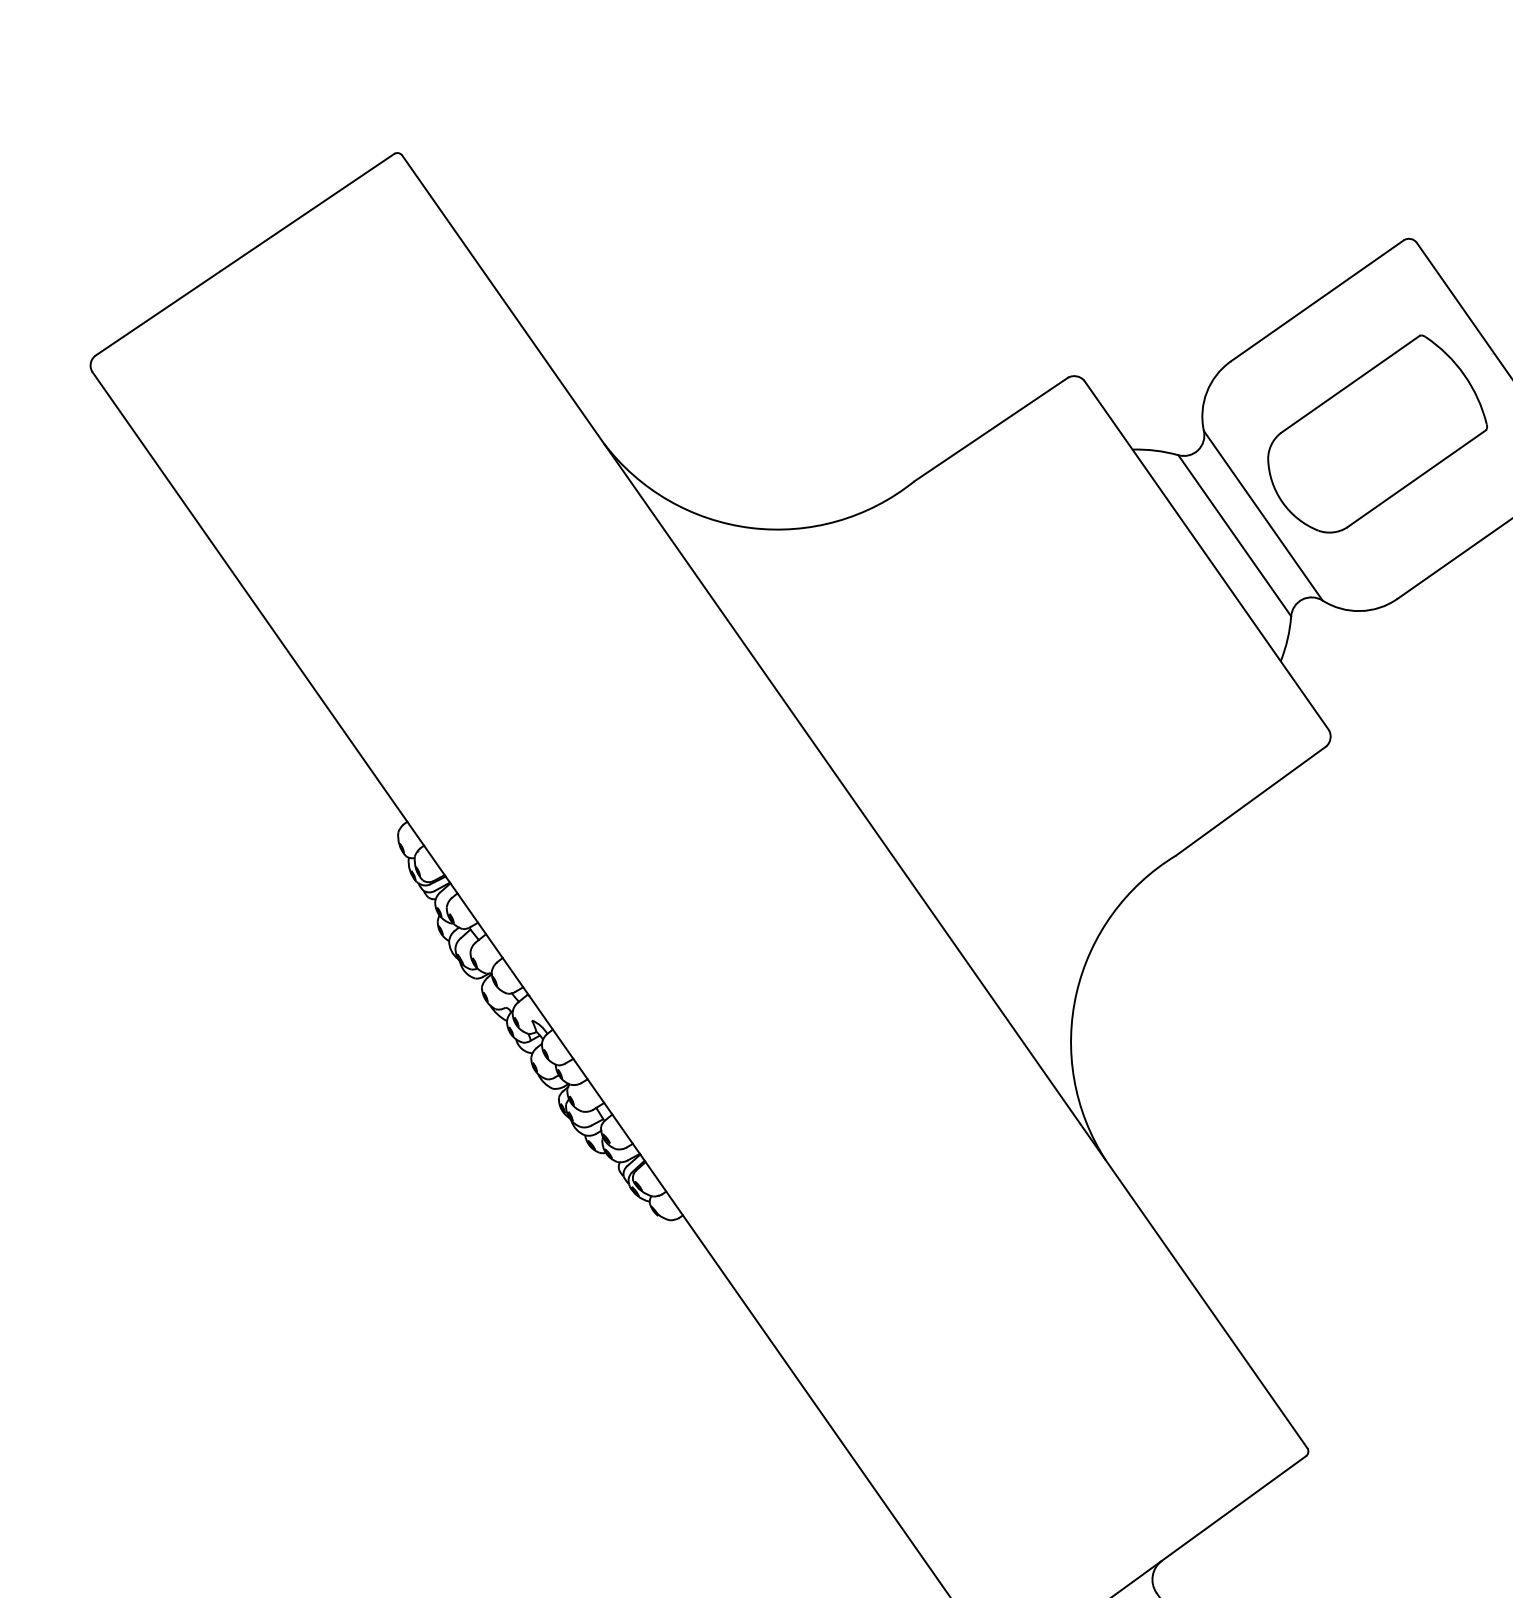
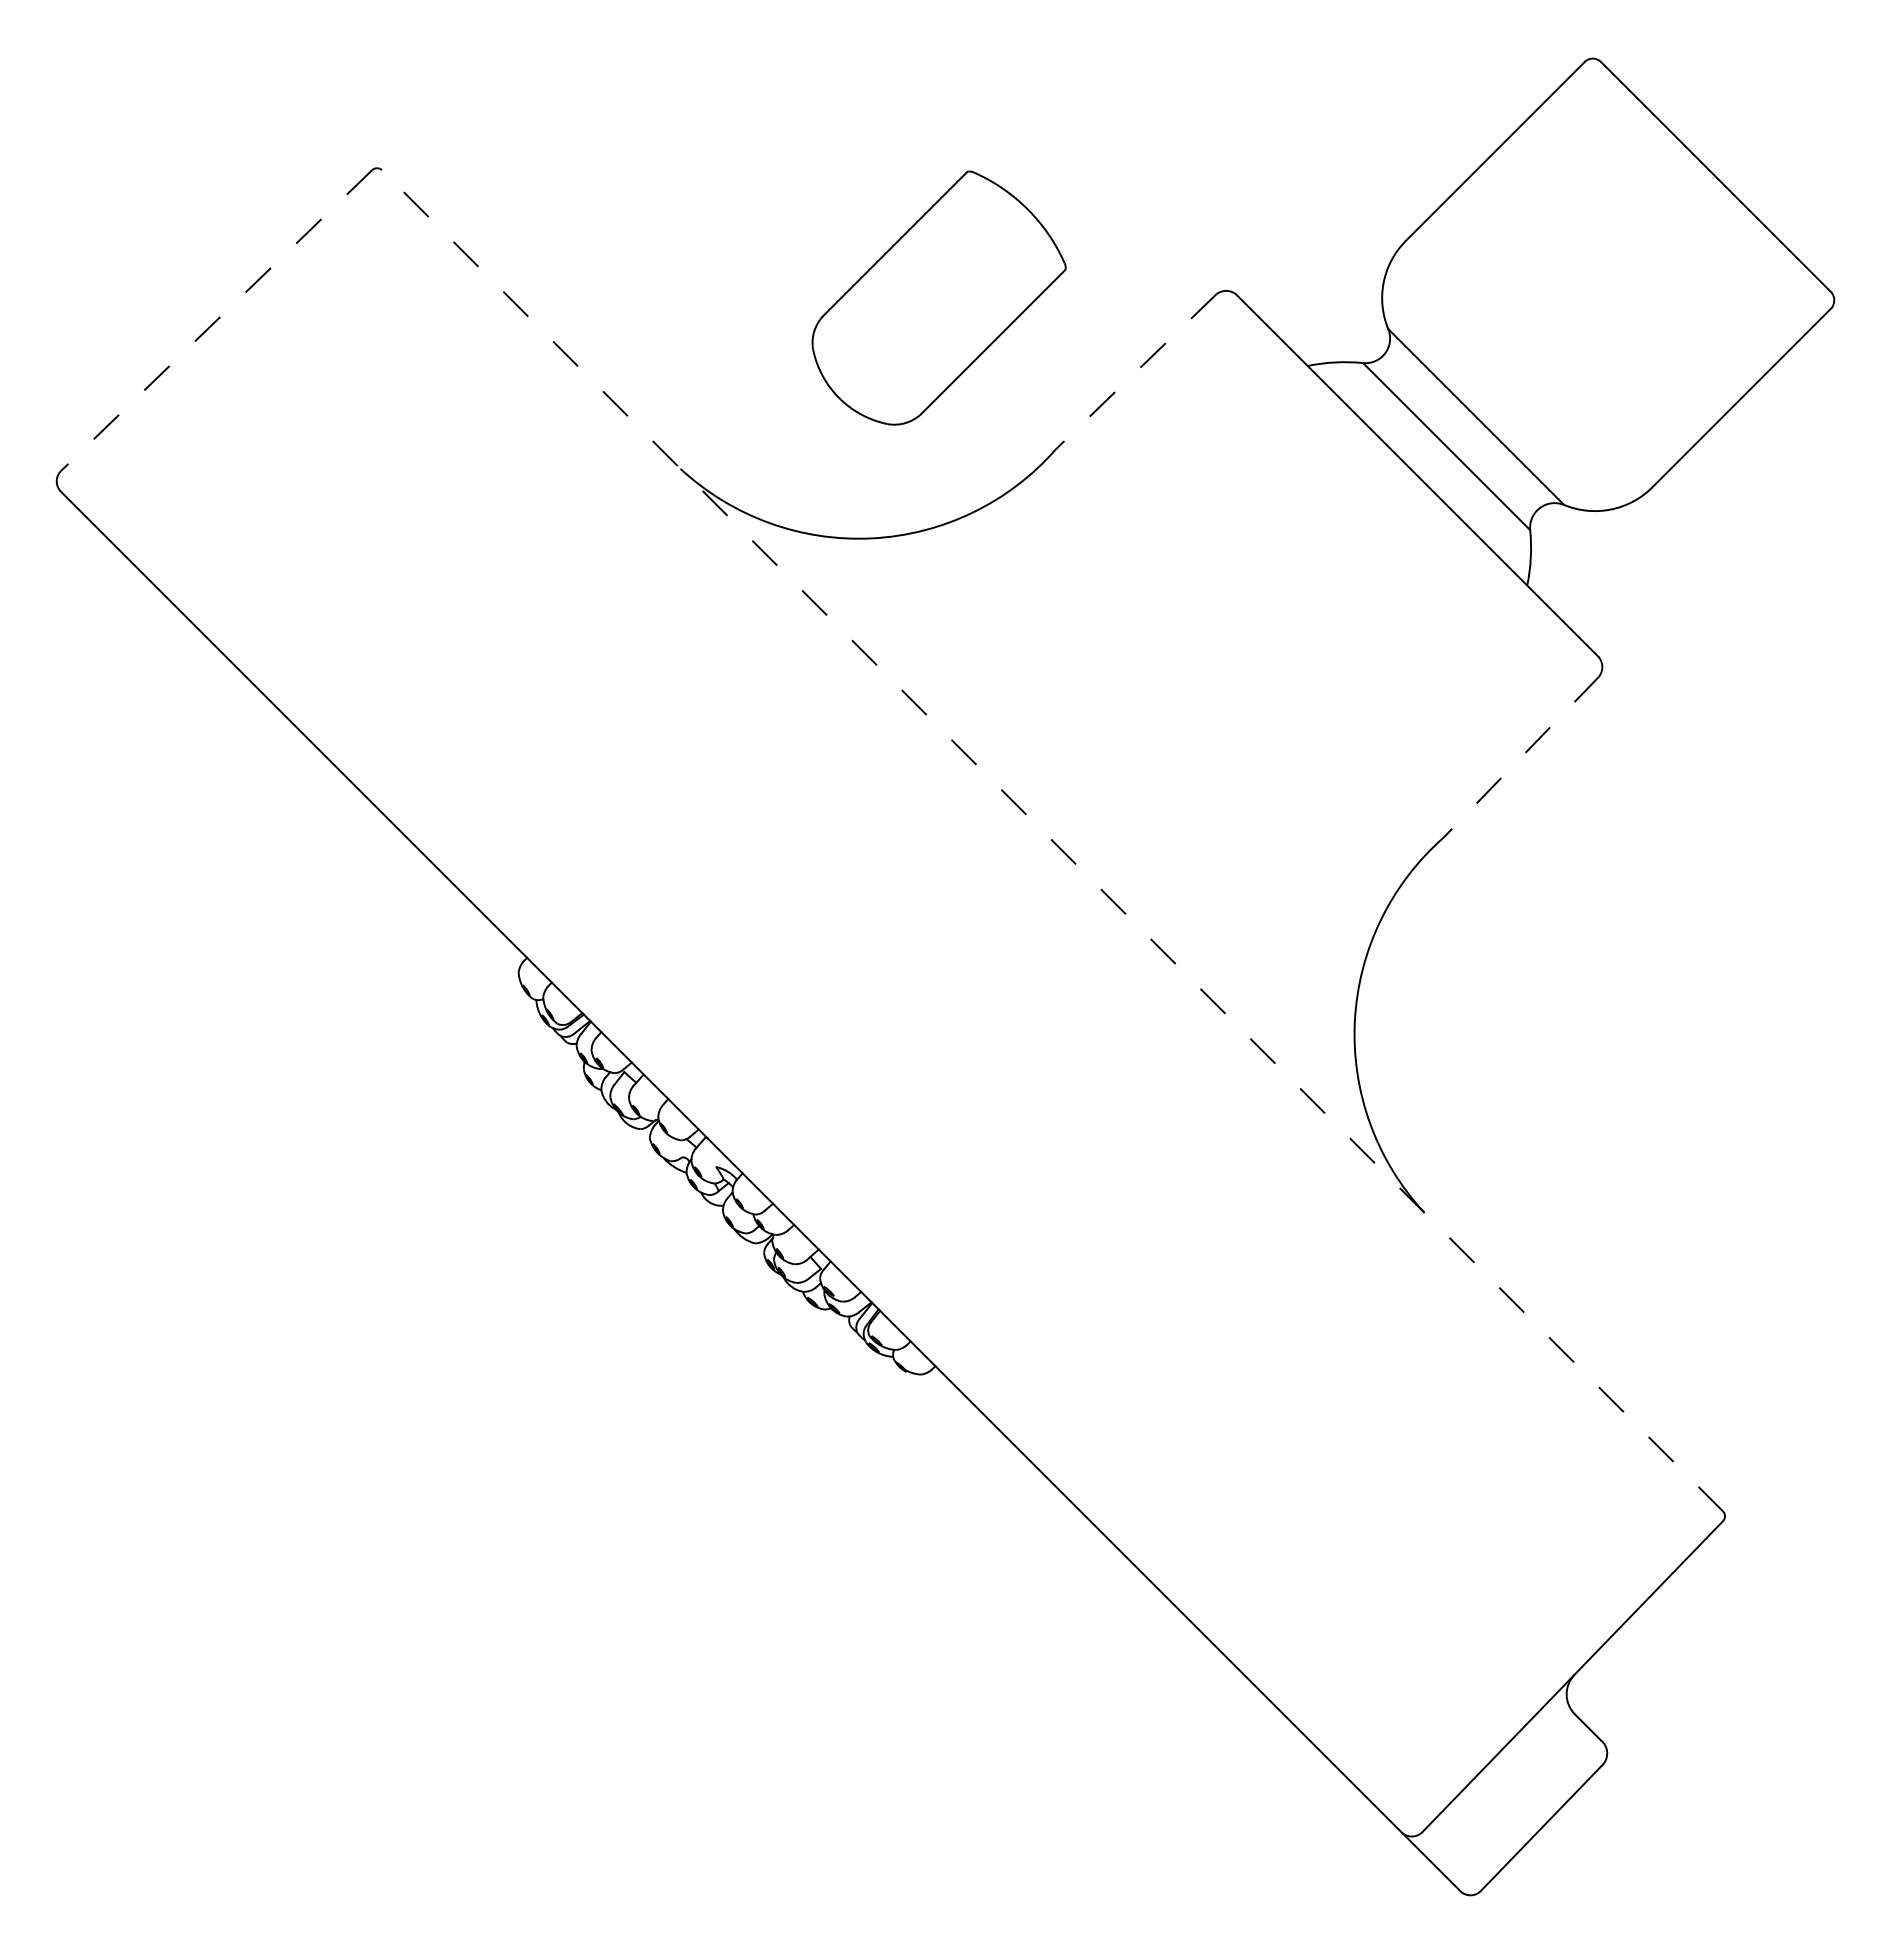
line: (244, 254) -> (216, 320), solid -> dashed
line: (991, 429) -> (1136, 371), solid -> dashed
part: (1378, 434) -> (938, 297), moved
line: (854, 801) -> (1052, 840), solid -> dashed
line: (1251, 801) -> (1521, 757), solid -> dashed

